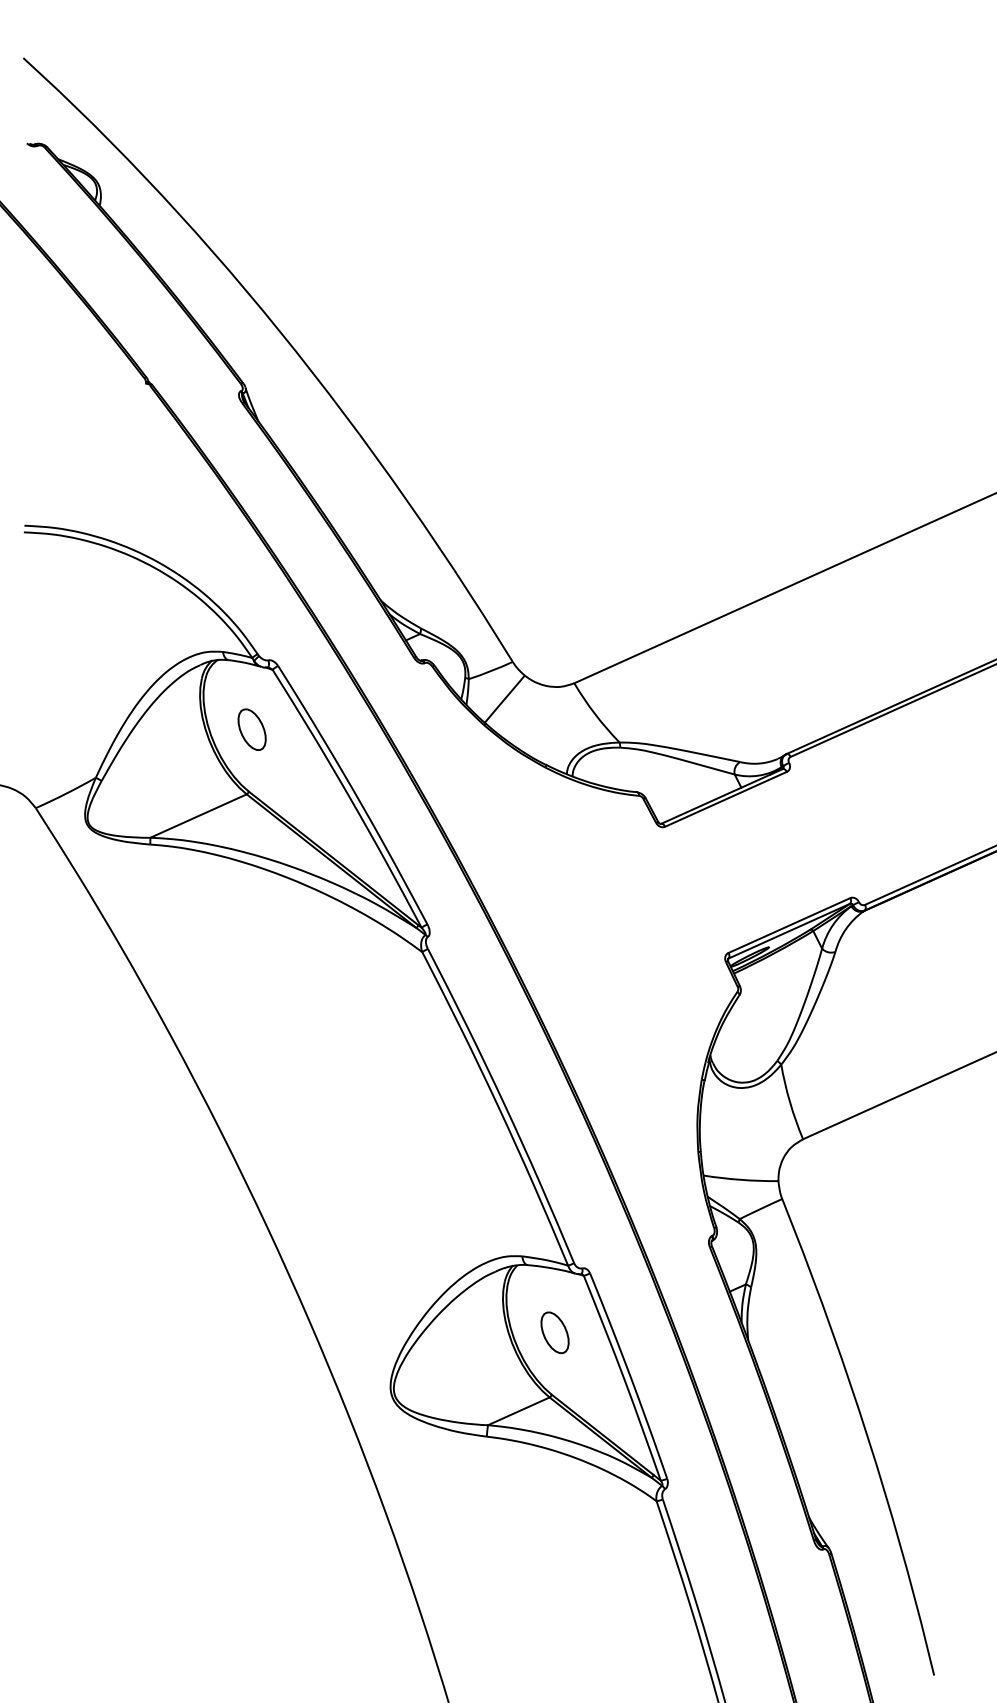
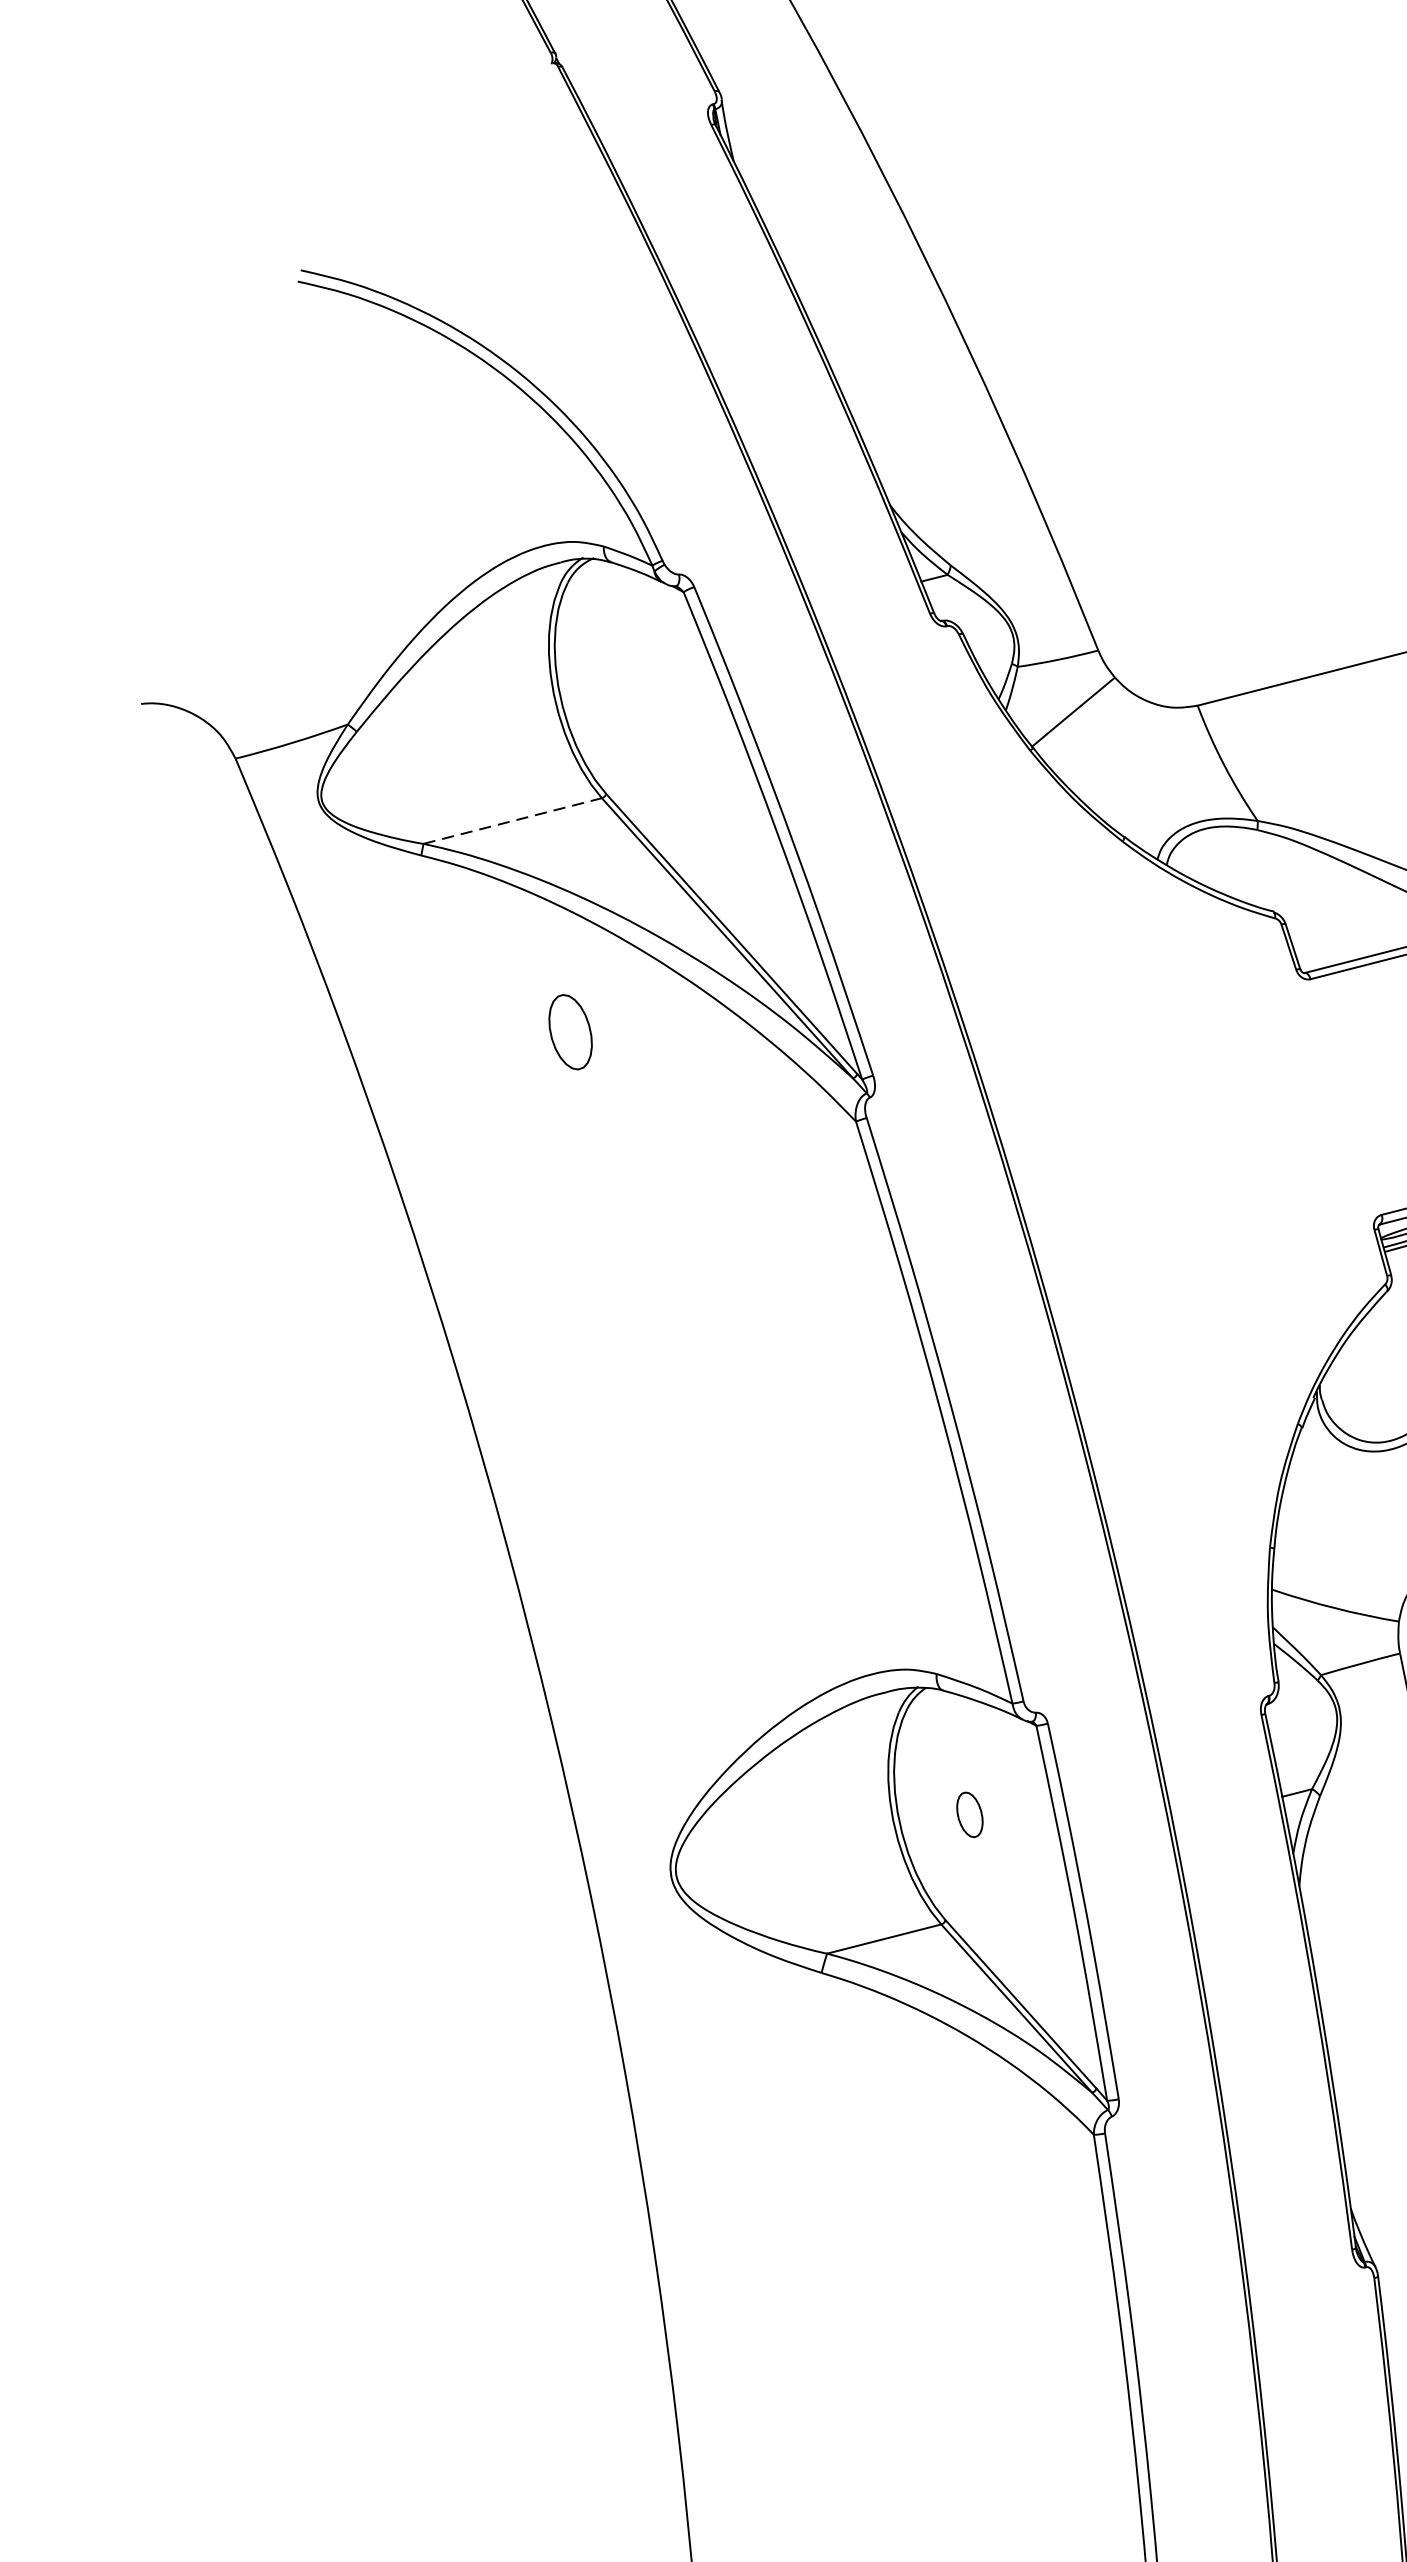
part: (251, 729) -> (569, 1031), moved
line: (198, 816) -> (512, 821), solid -> dashed
part: (554, 1332) -> (969, 1814), size x0.6

